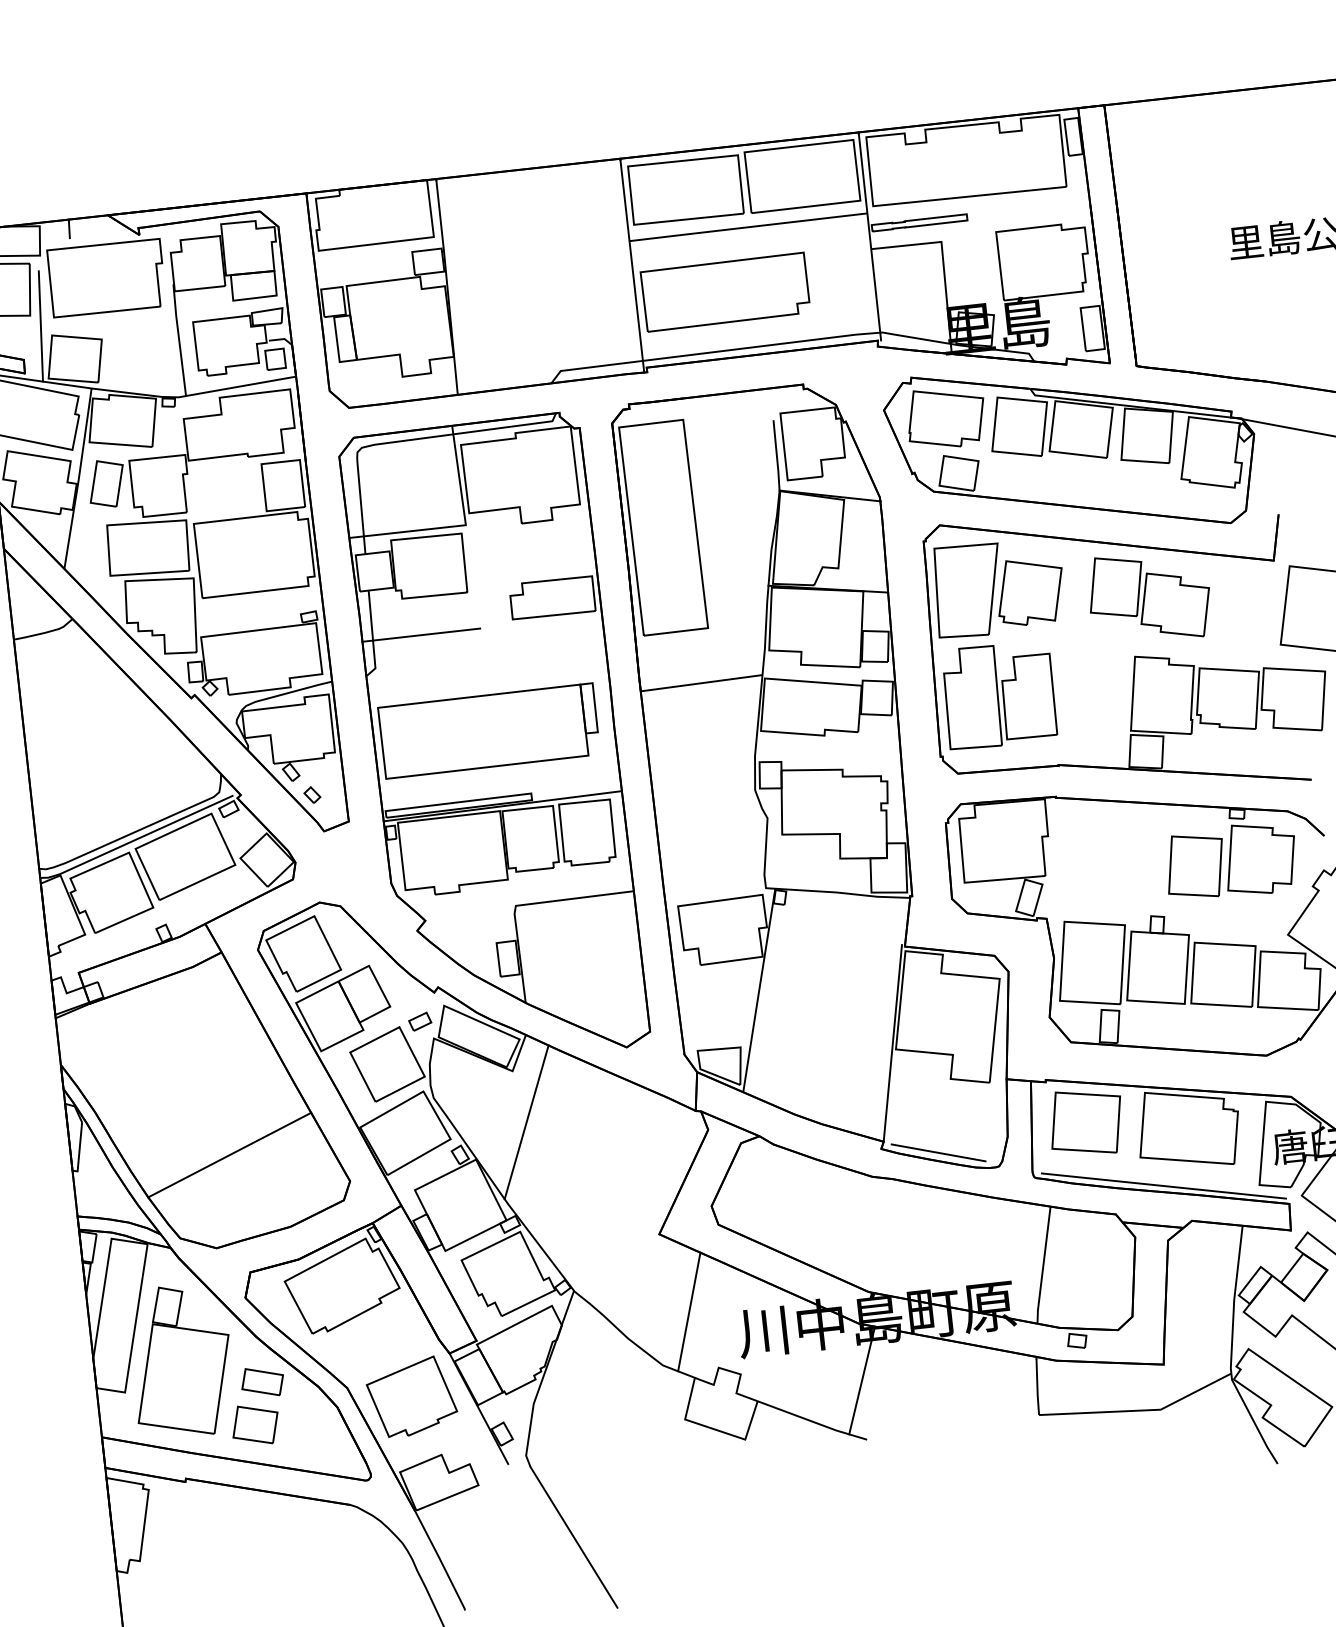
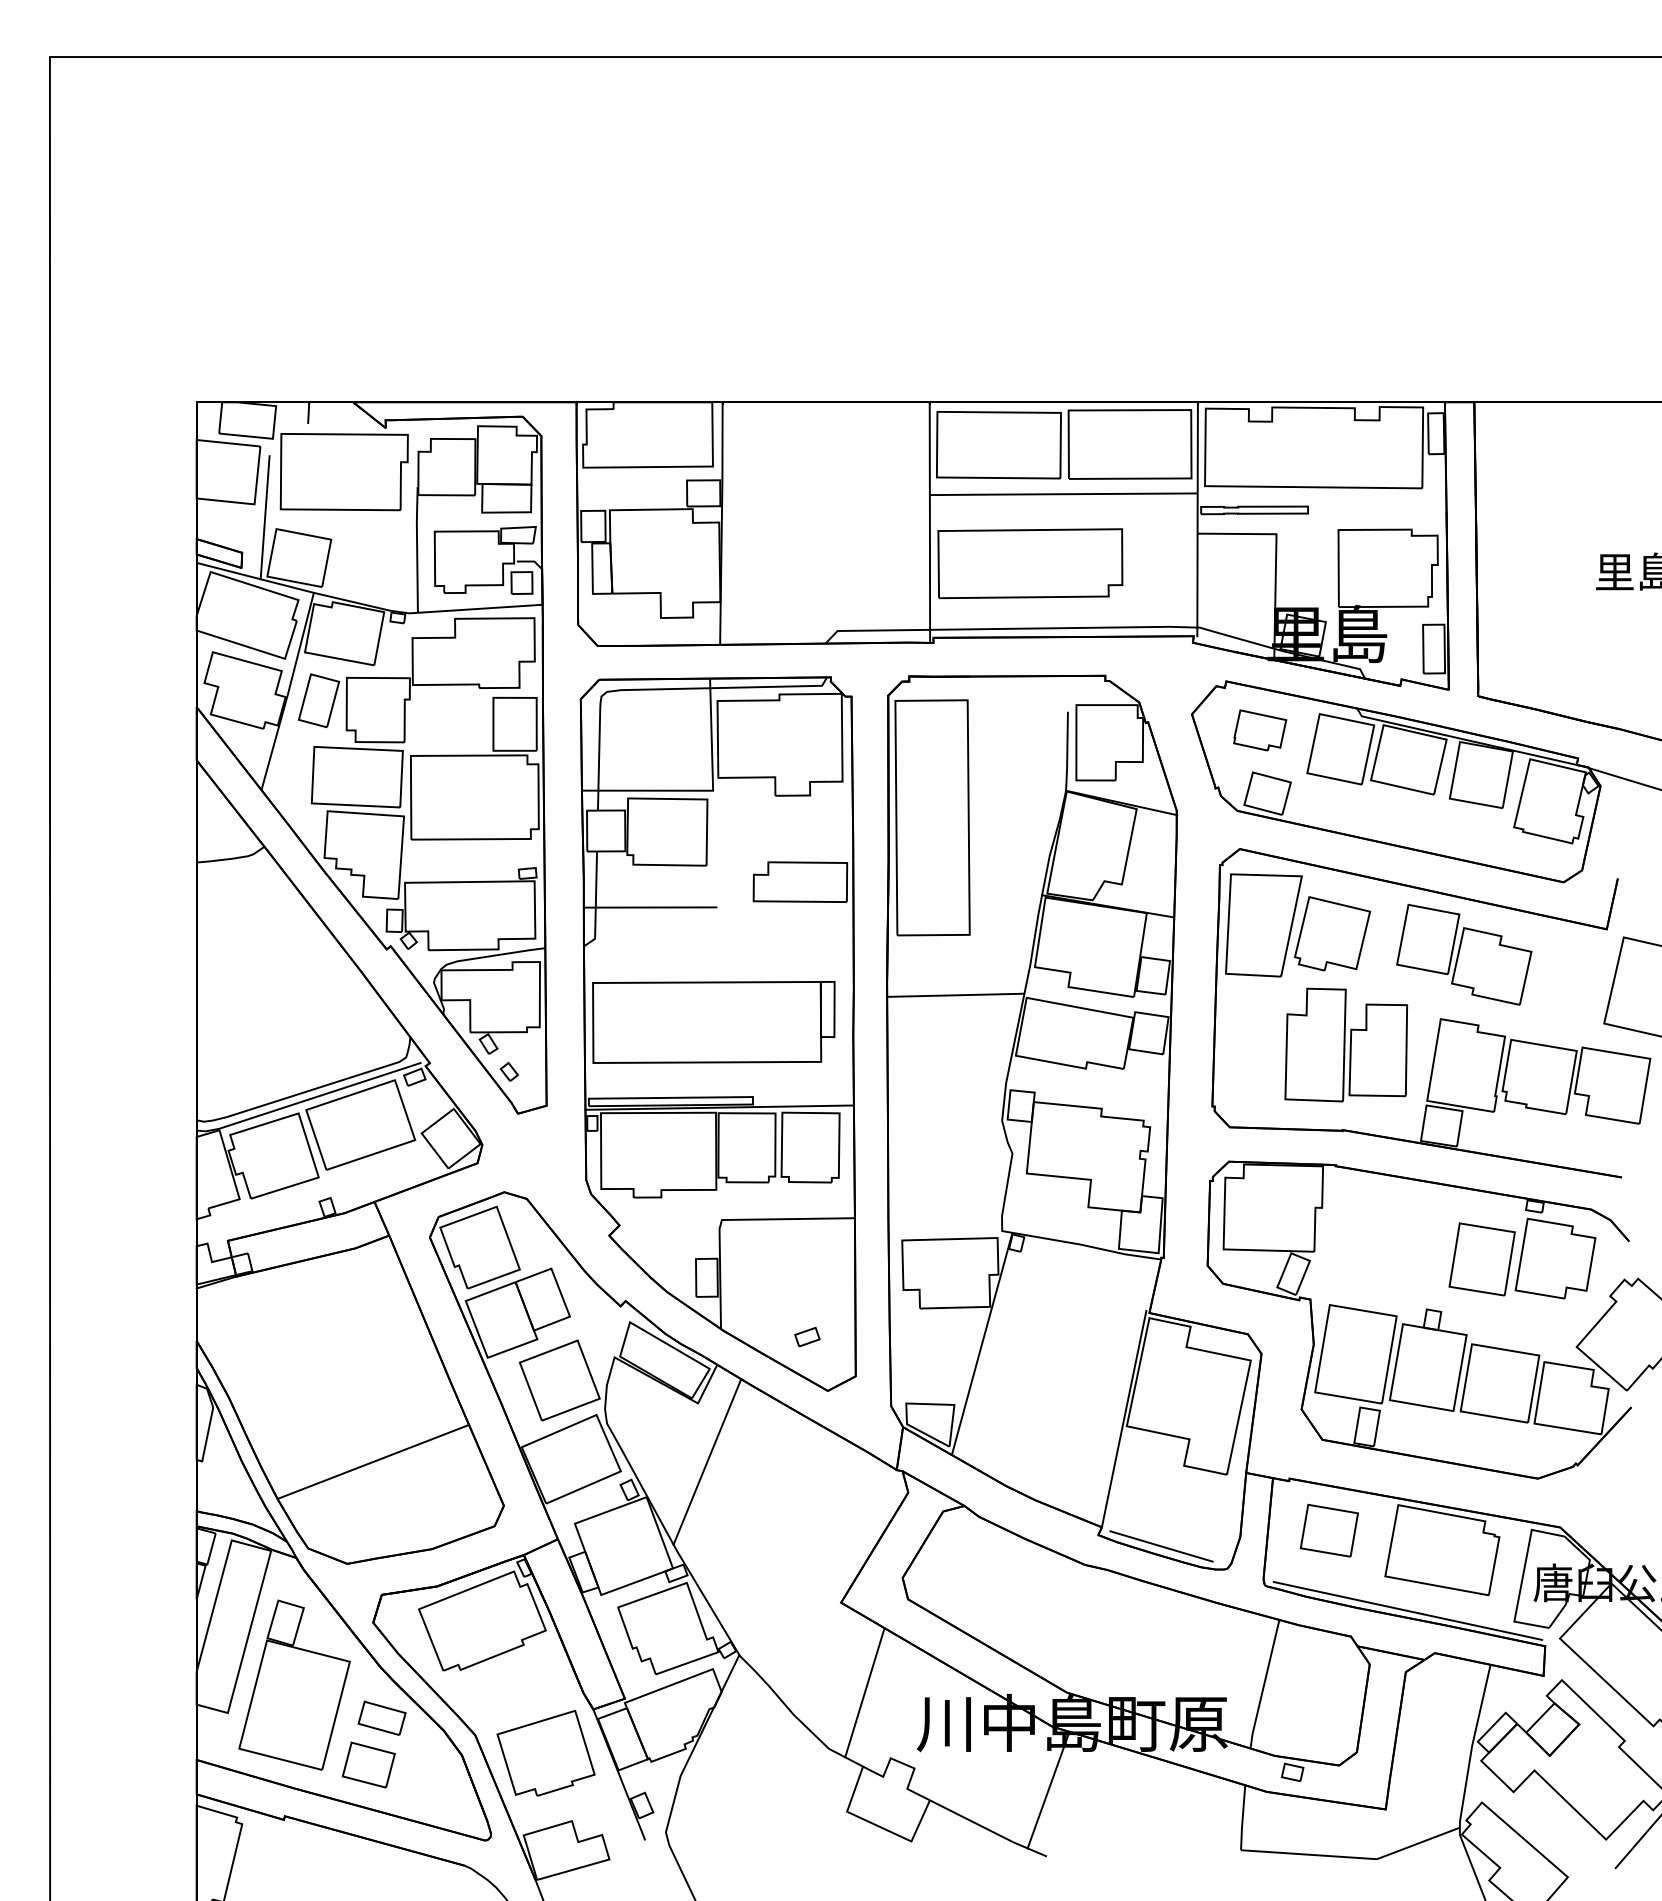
part: (945, 418) -> (1259, 730), size x0.6
part: (999, 694) -> (1346, 1044), moved
part: (420, 1021) -> (807, 1336), moved
part: (1086, 1122) -> (1329, 1530), size x0.7

